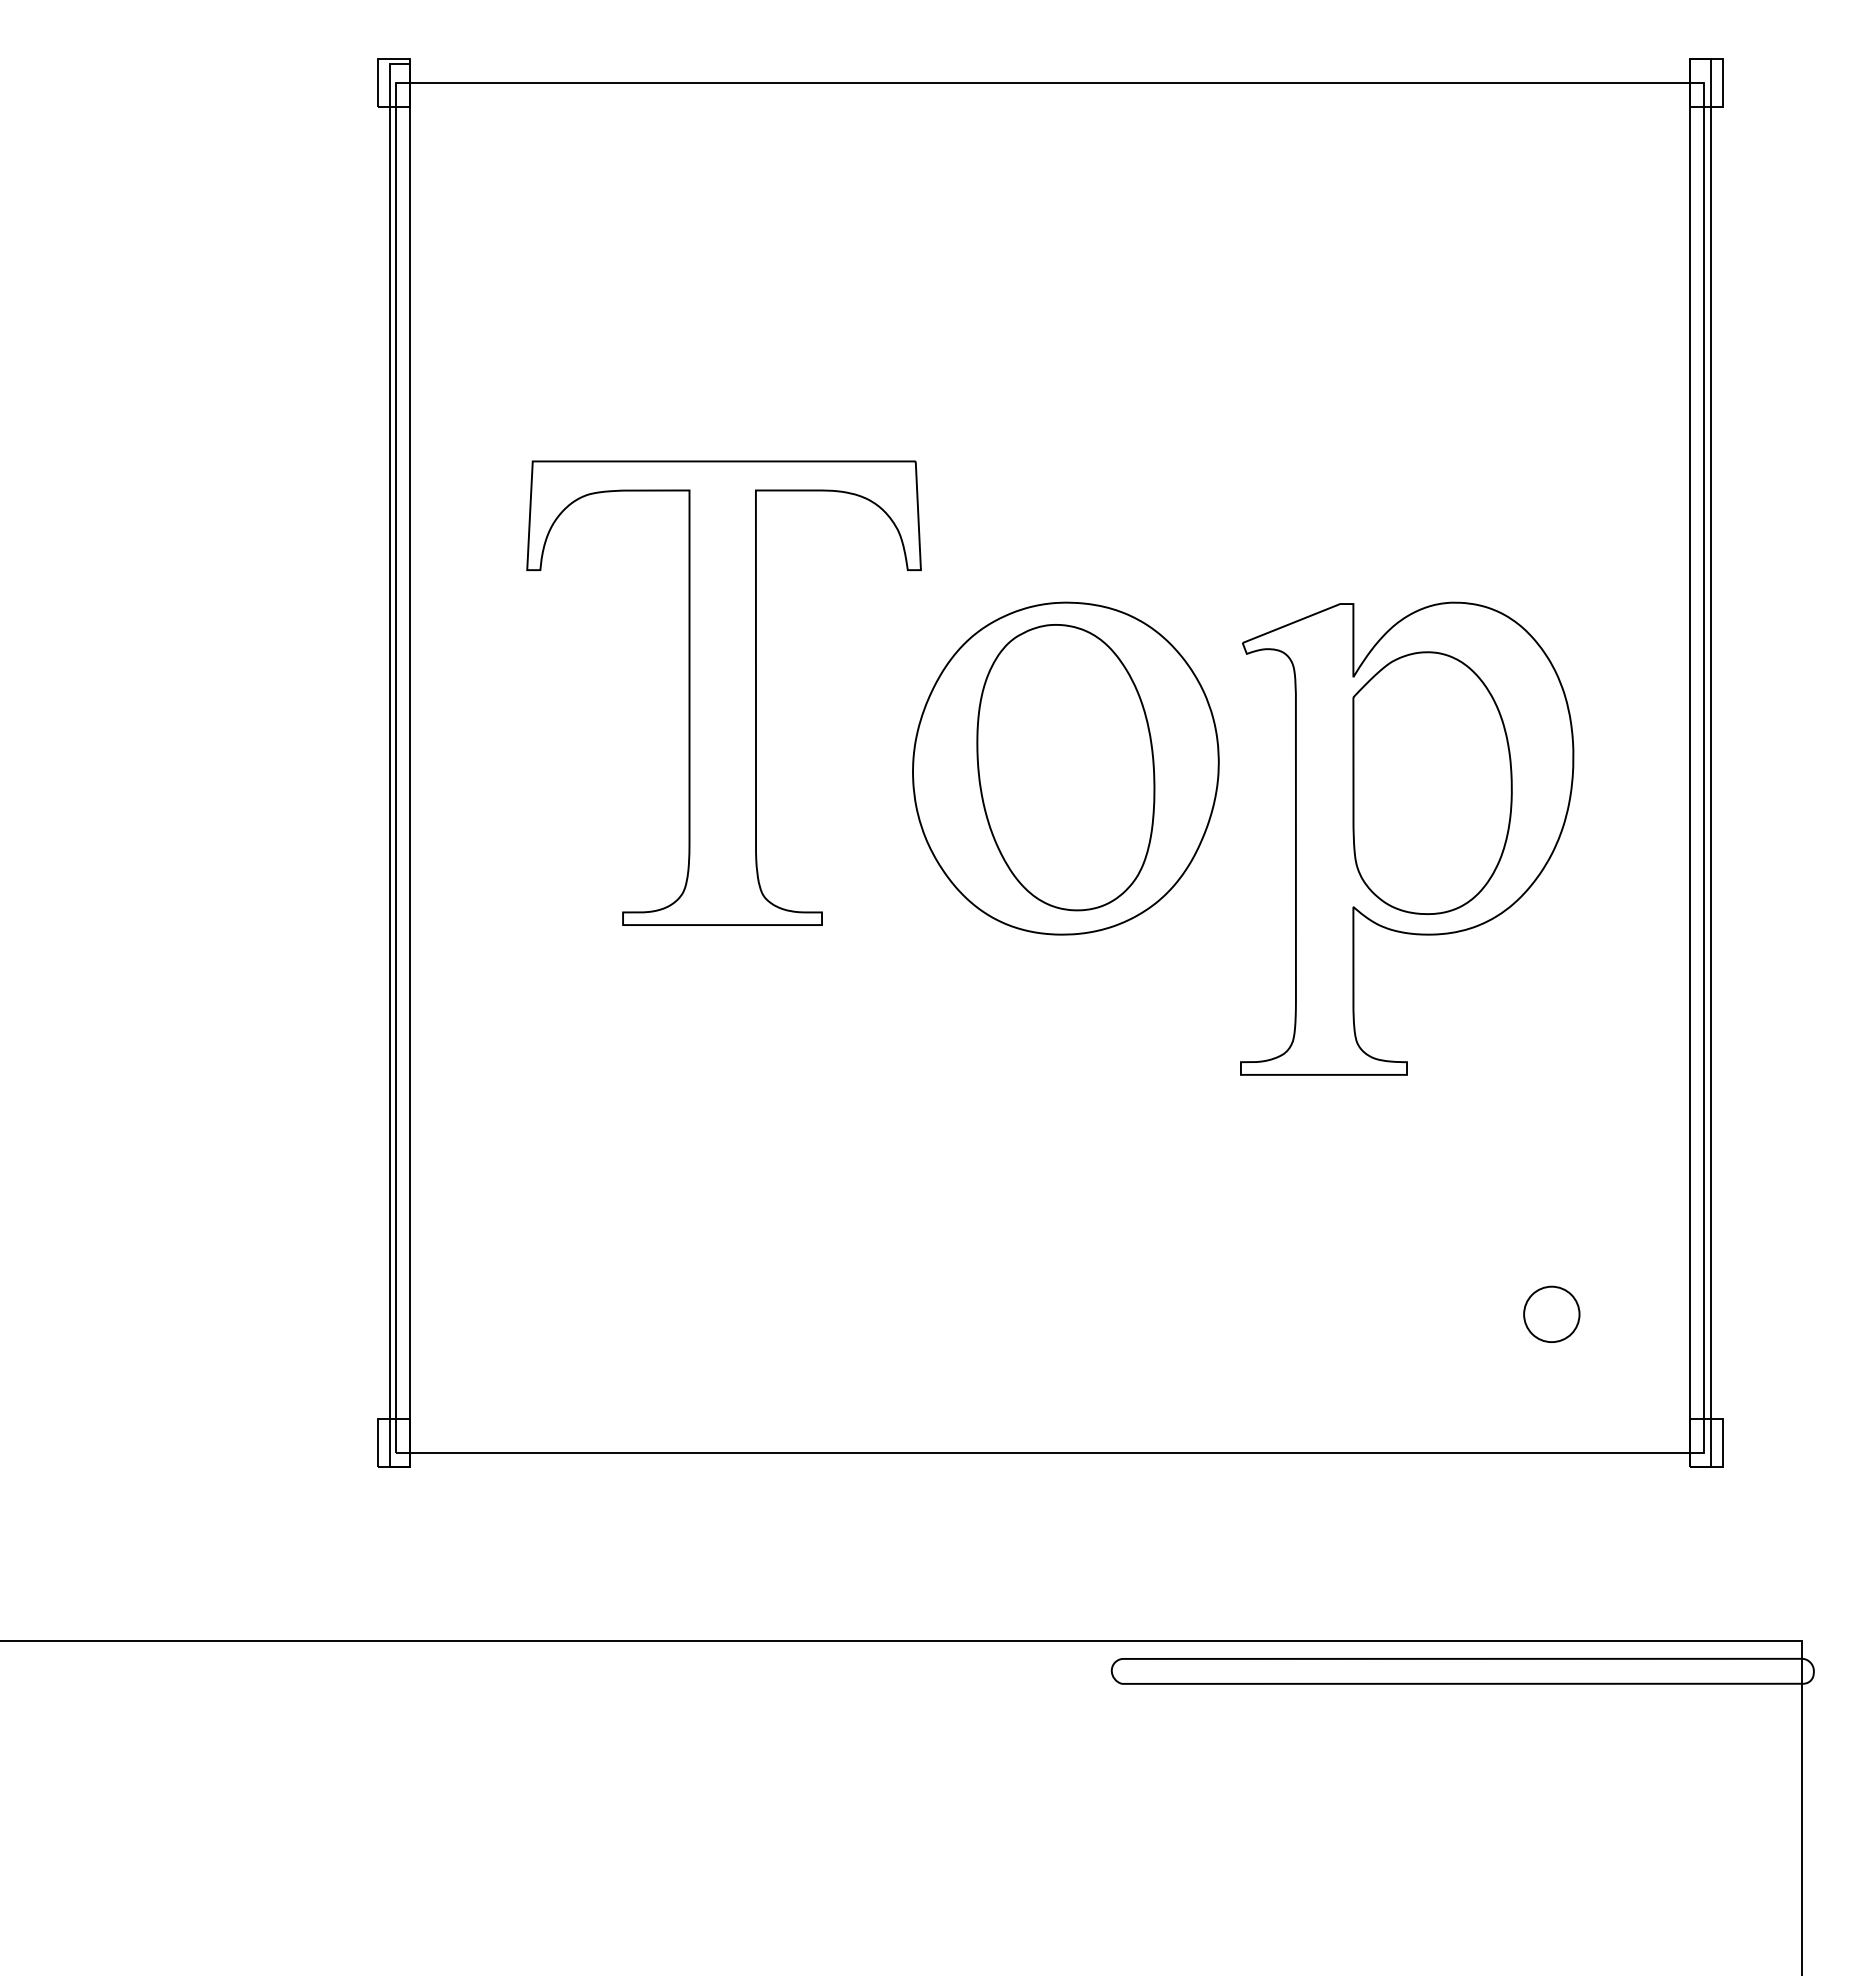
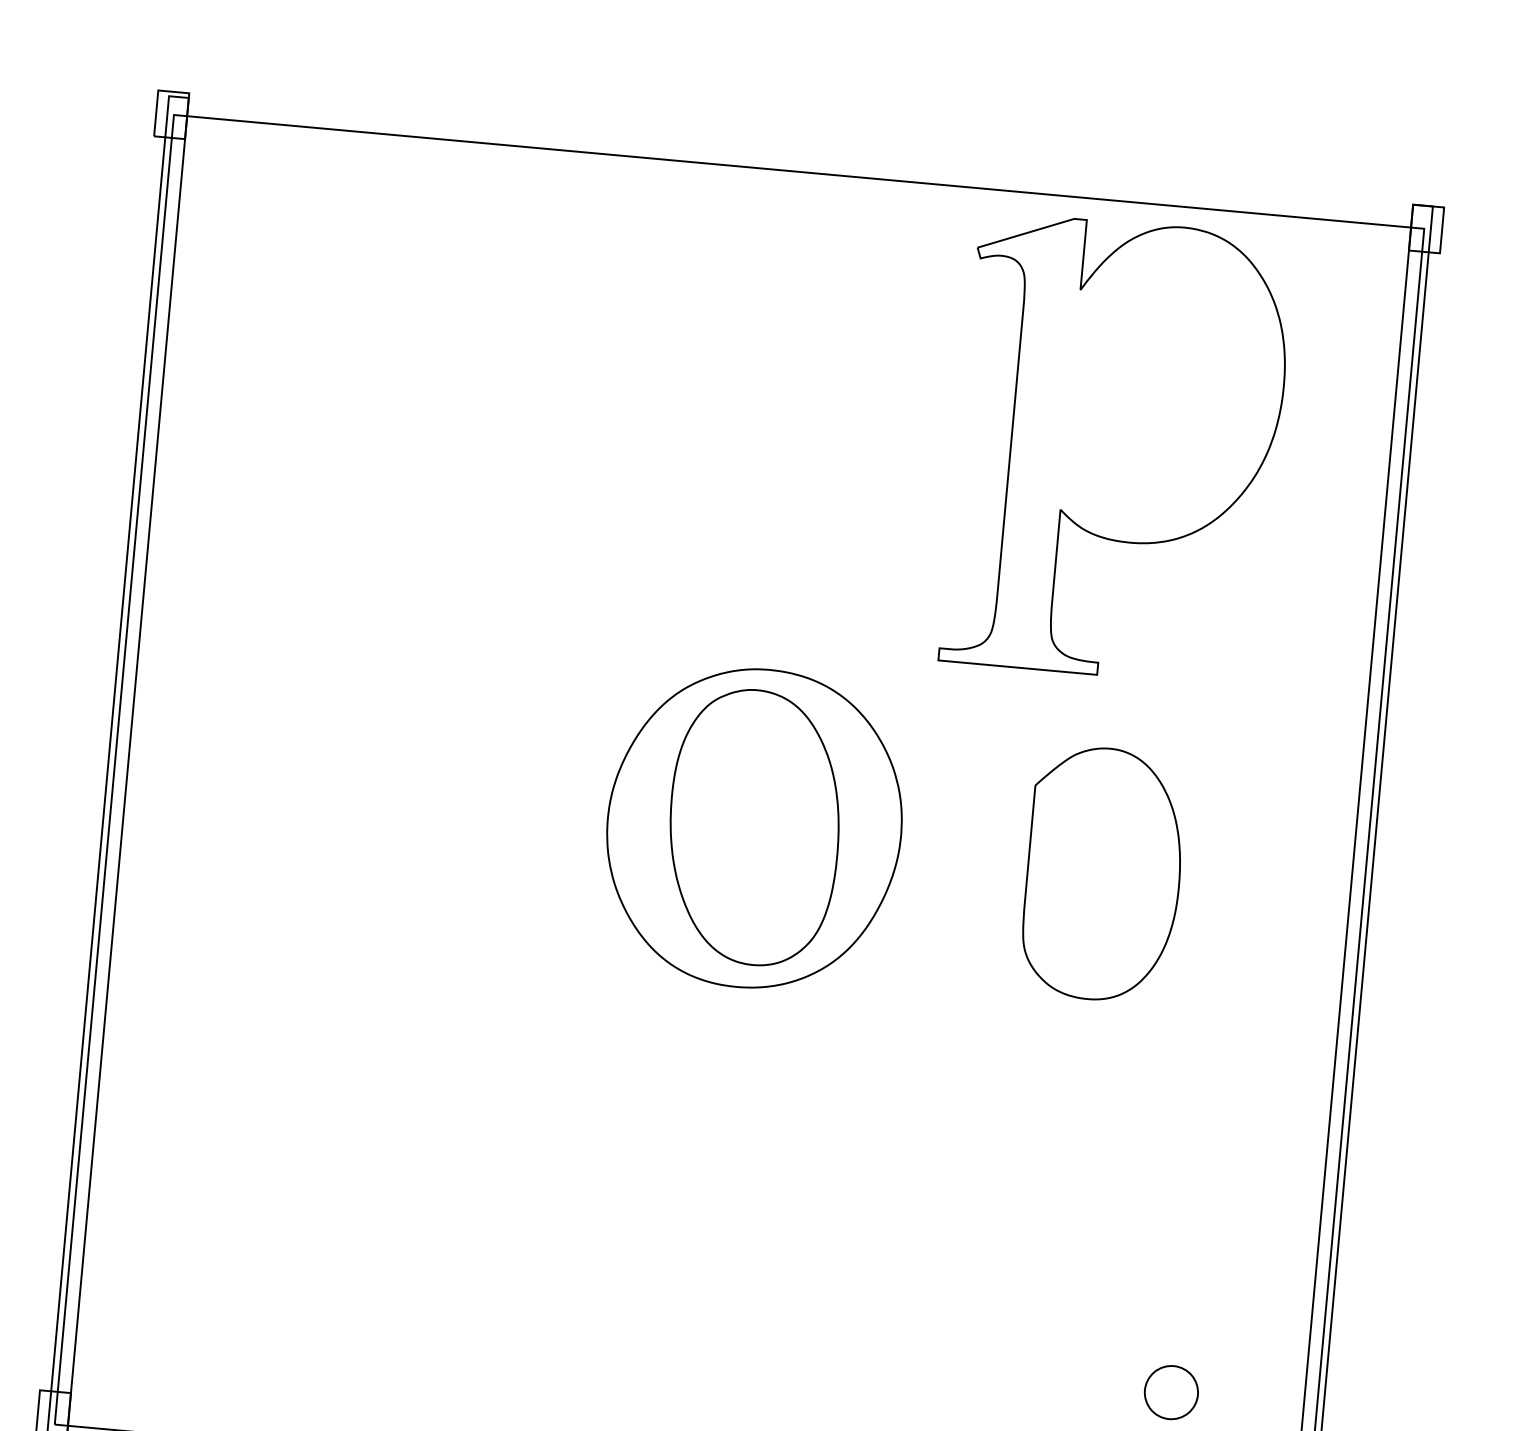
part: (723, 692) -> (433, 725), removed
part: (1407, 838) -> (1118, 448), moved

